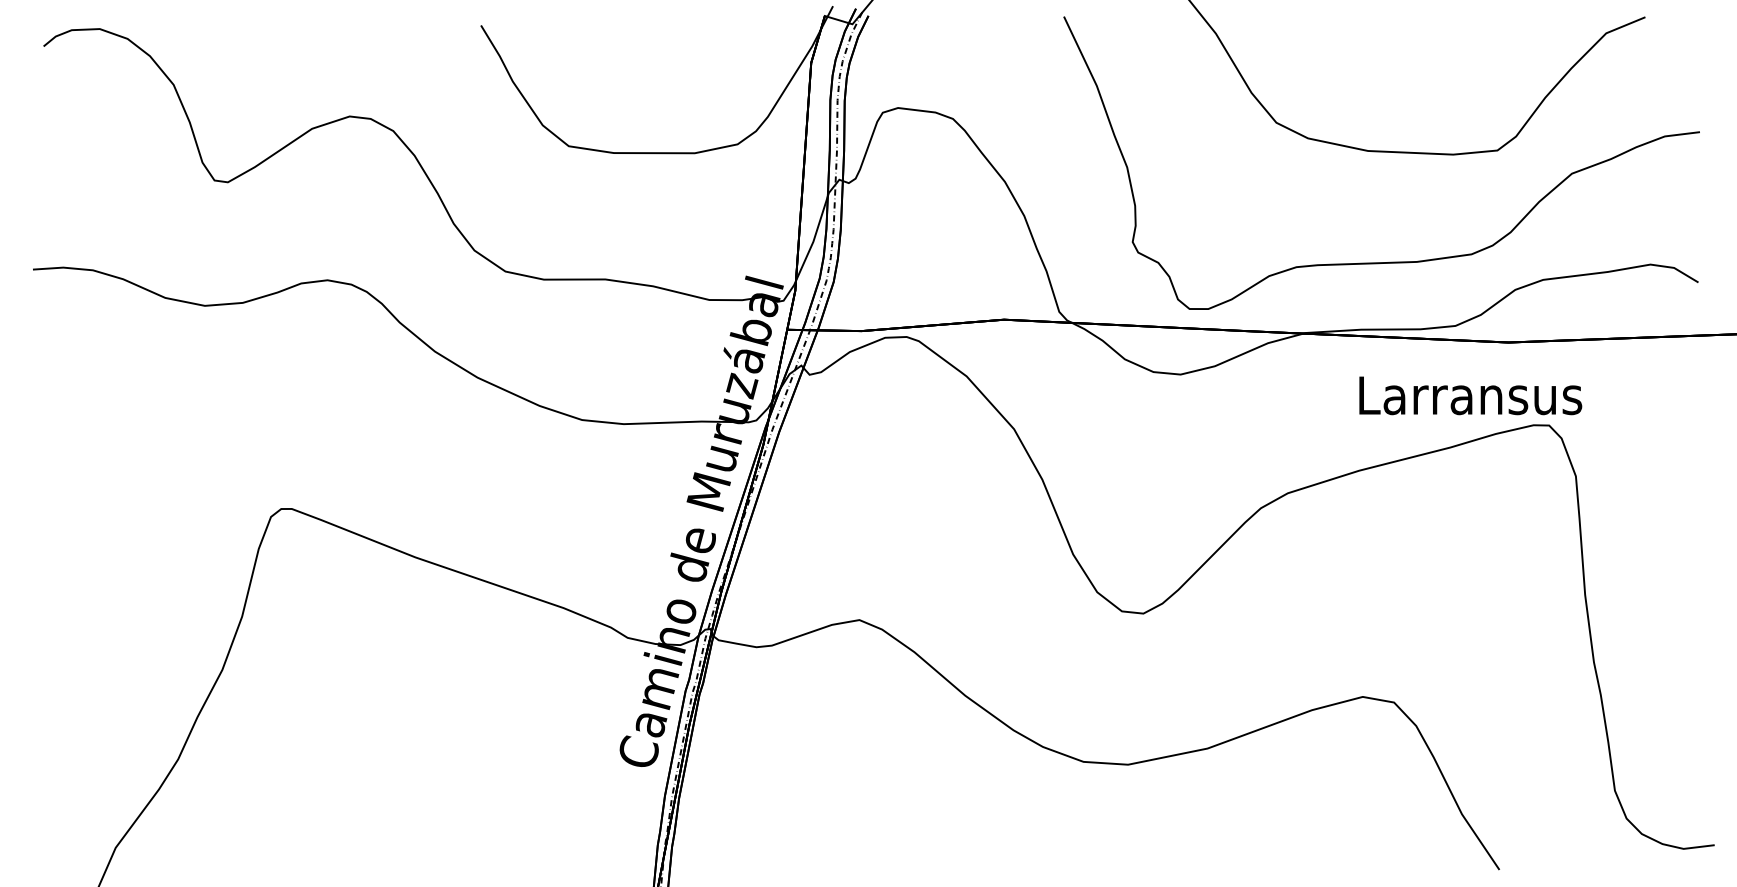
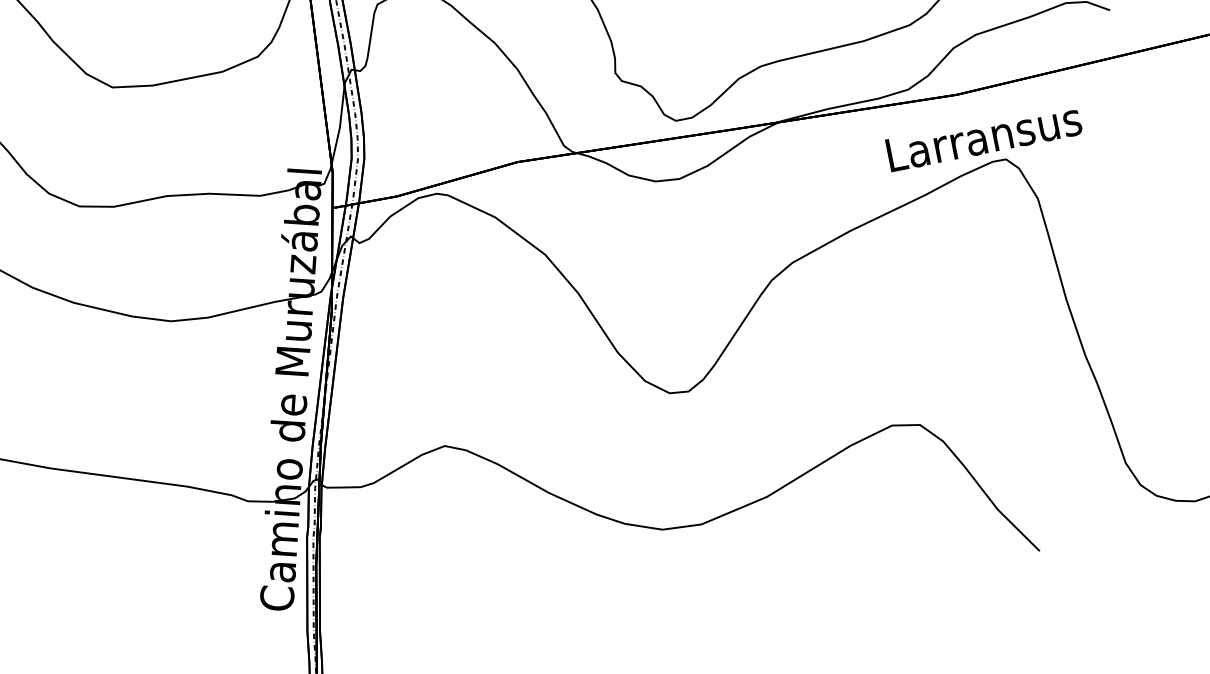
text: (1470, 395) -> (983, 136), moved

